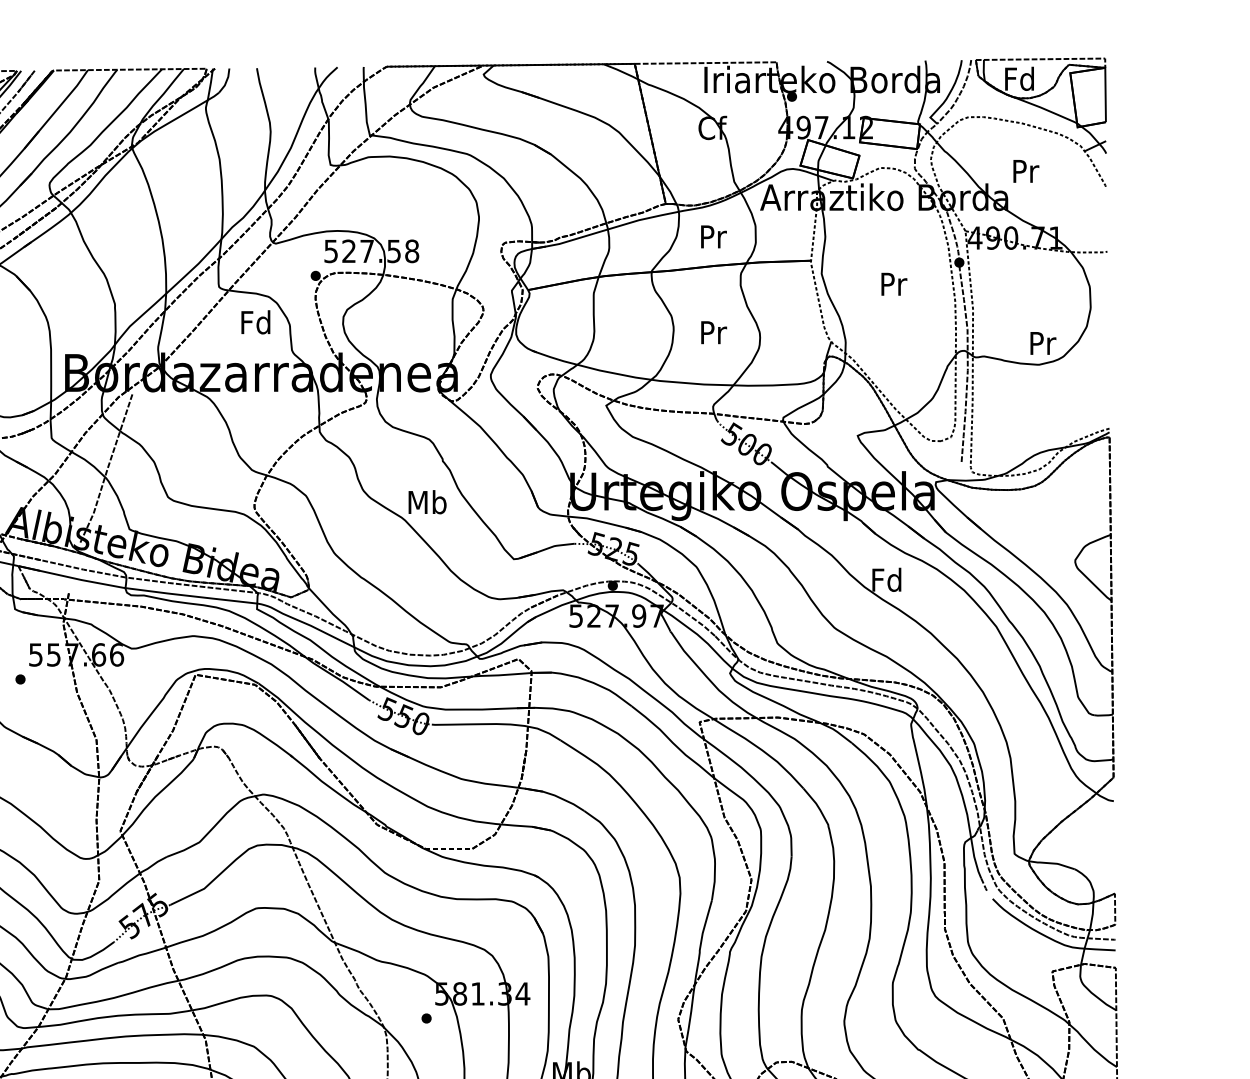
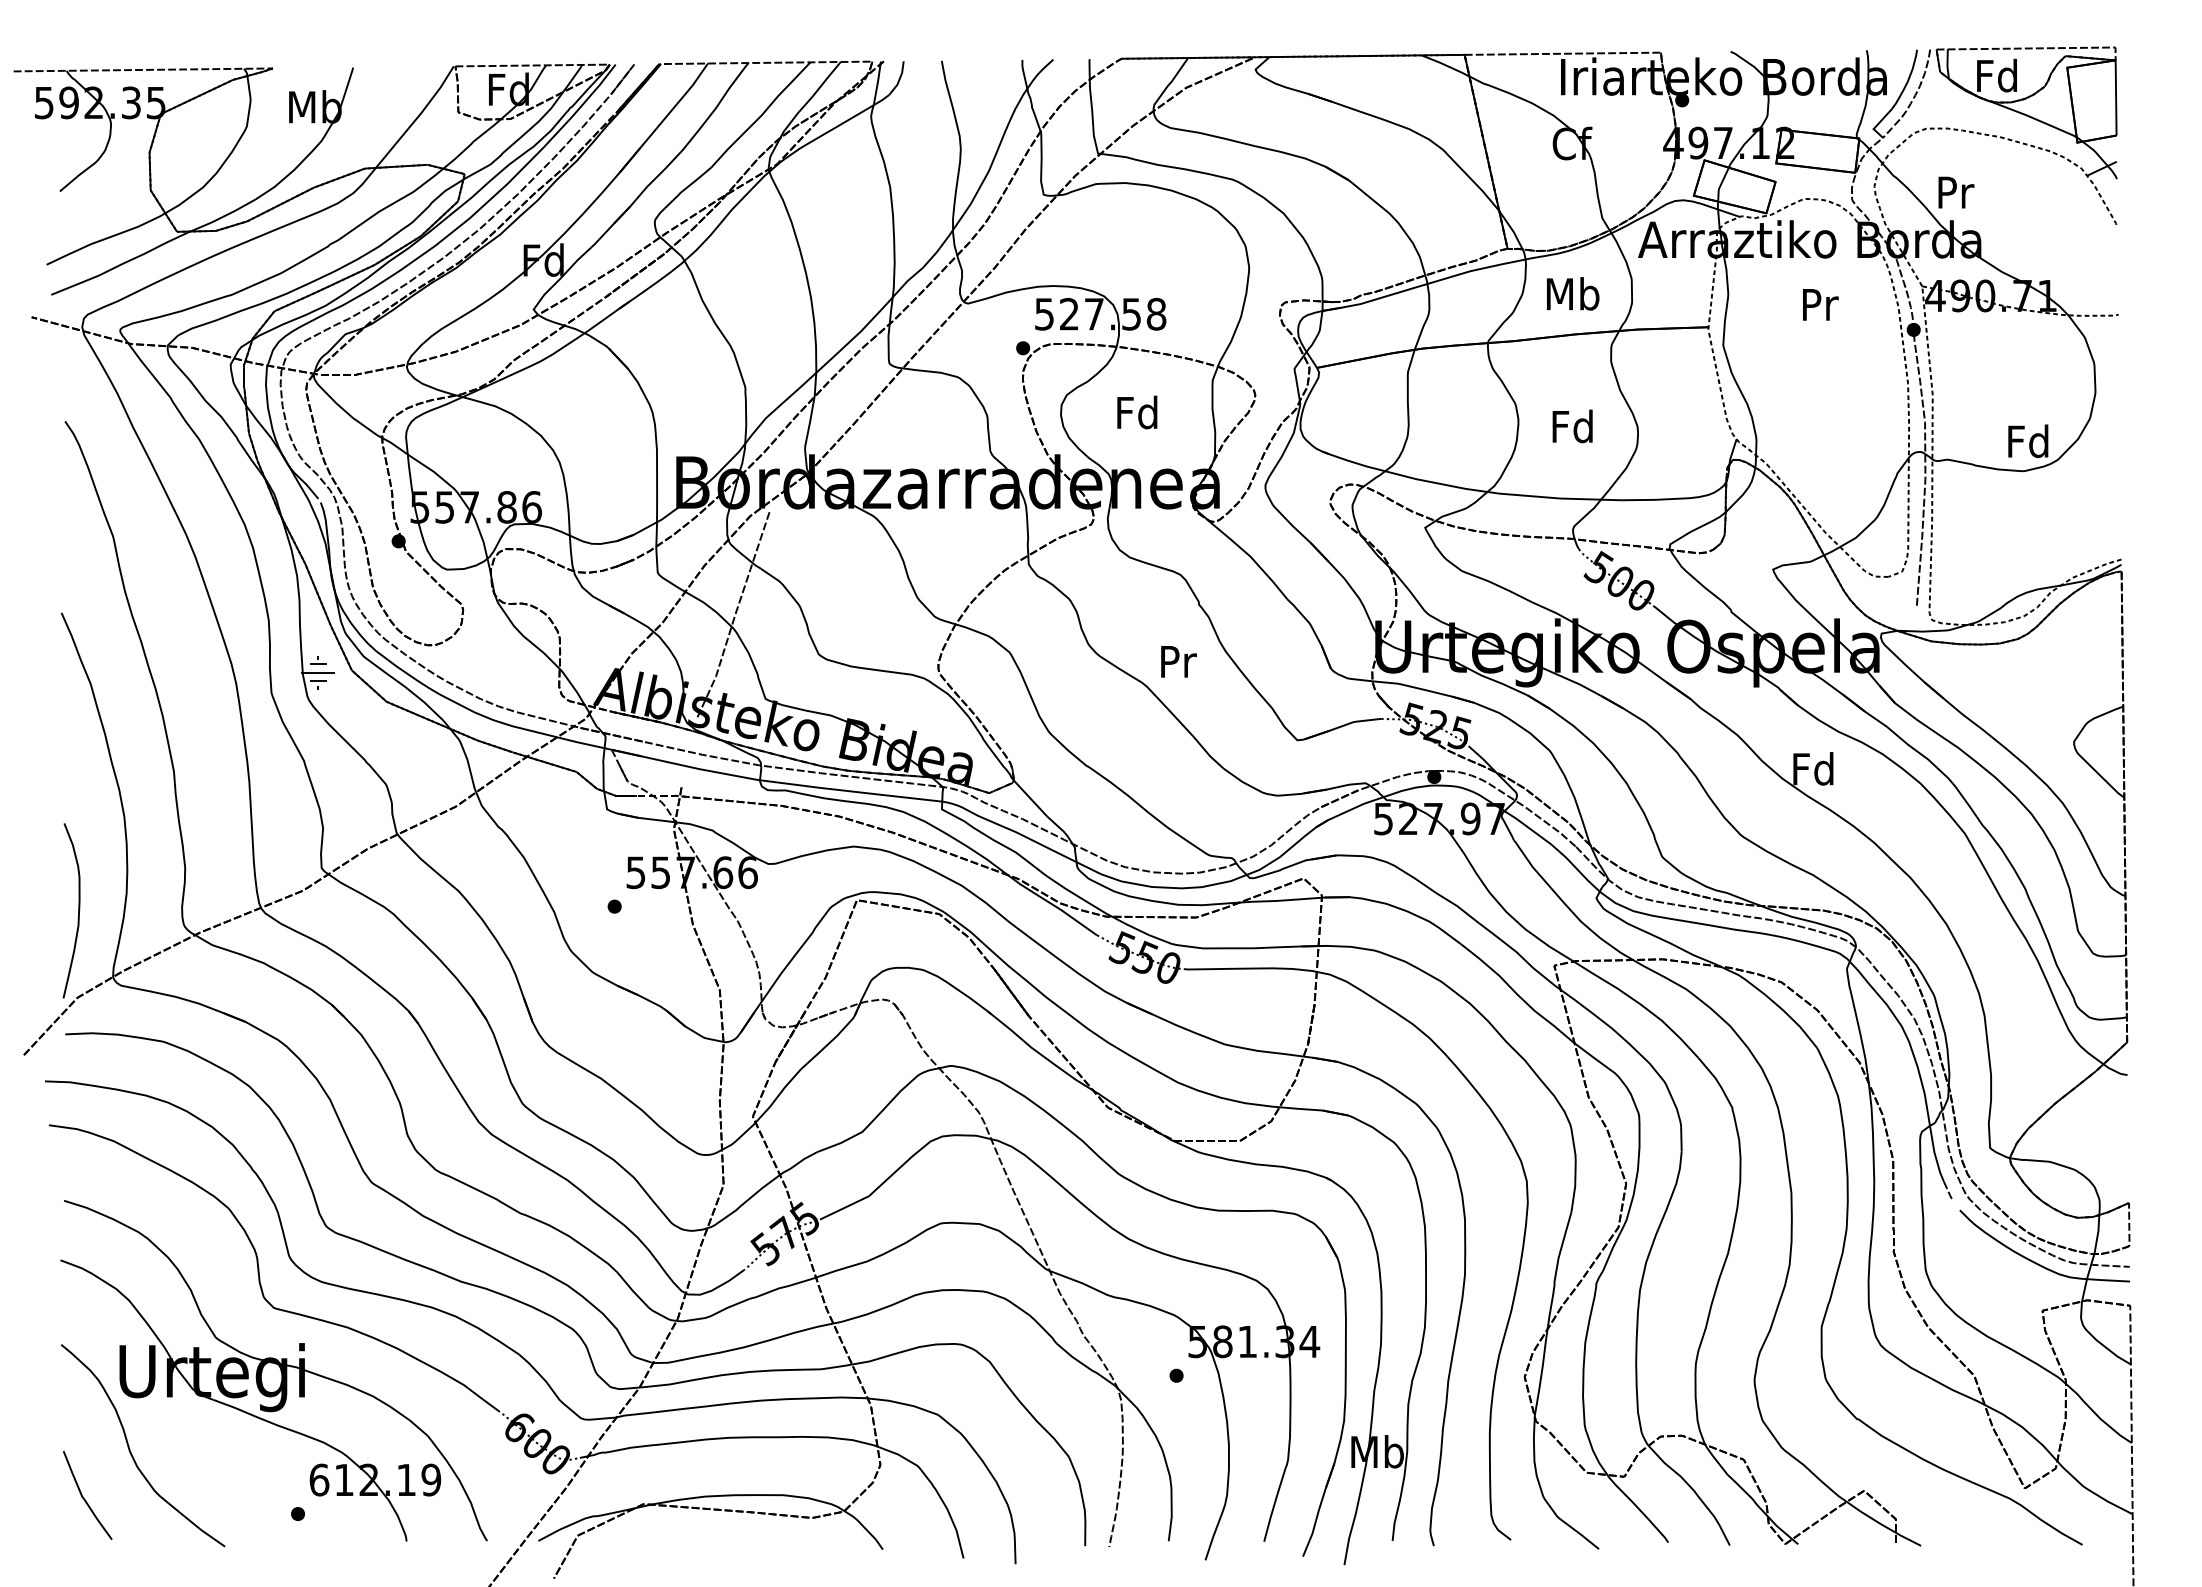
text: (1026, 171) -> (1956, 192), moved
text: (713, 236) -> (1573, 293), Pr -> Mb
text: (894, 284) -> (1820, 304), moved
text: (256, 322) -> (1137, 412), moved
text: (712, 332) -> (1572, 426), Pr -> Fd
text: (1042, 343) -> (2028, 441), Pr -> Fd
text: (427, 502) -> (1177, 661), Mb -> Pr

